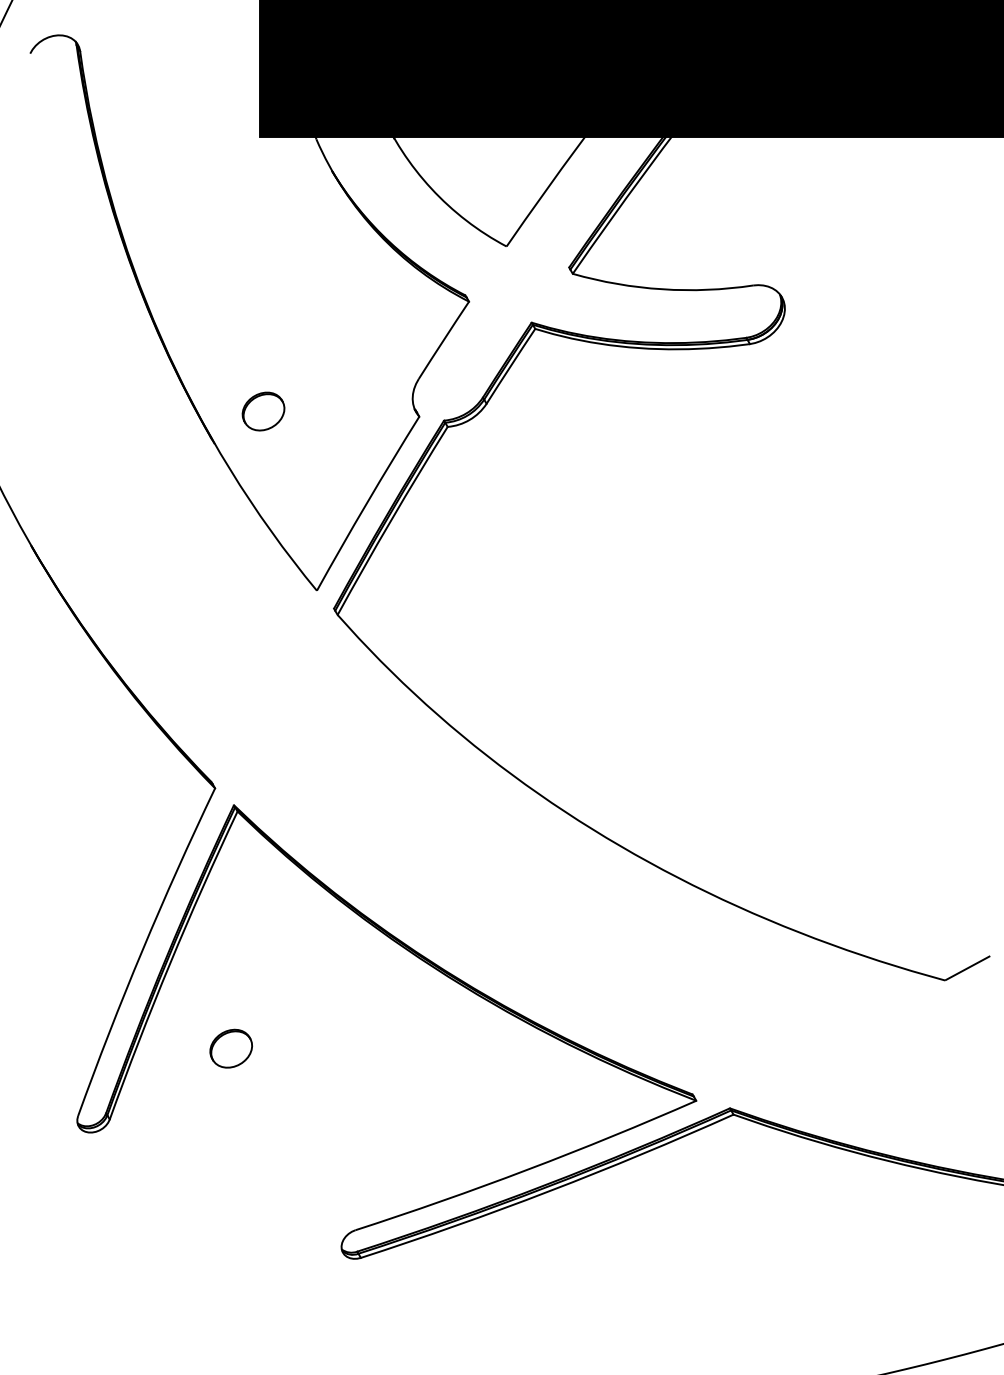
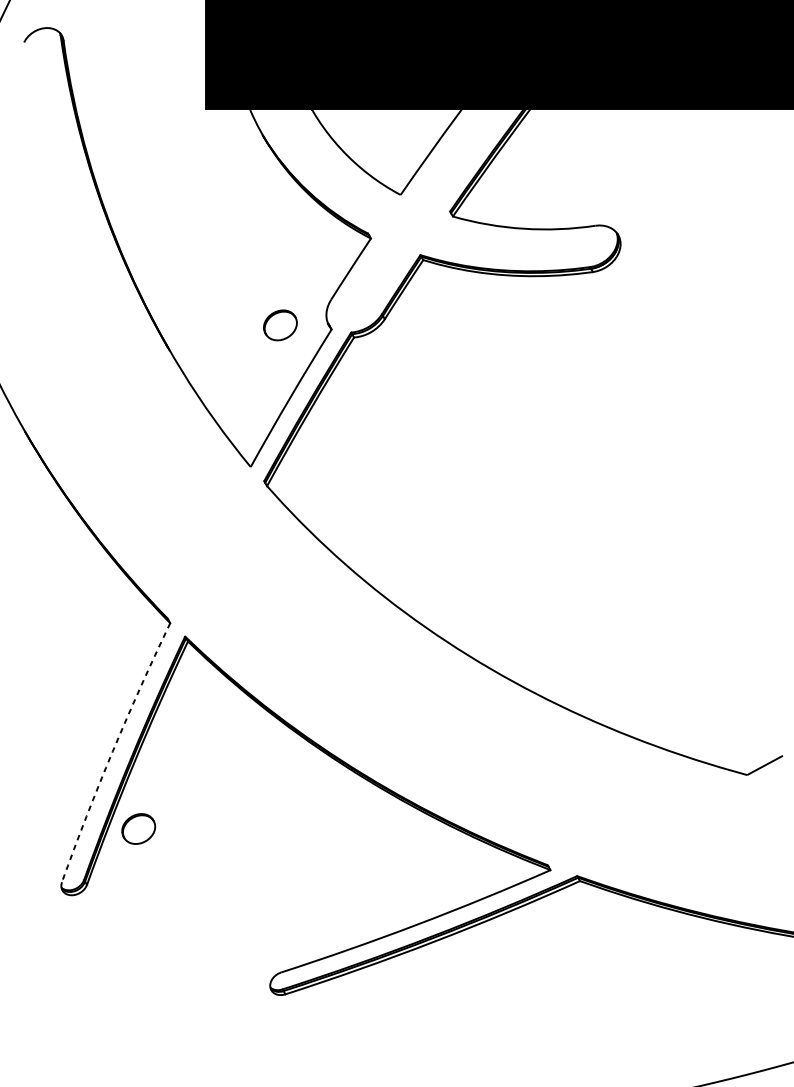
part: (263, 411) -> (280, 325), moved
arc: (142, 950) -> (112, 751), solid -> dashed
part: (230, 1048) -> (138, 828), moved

